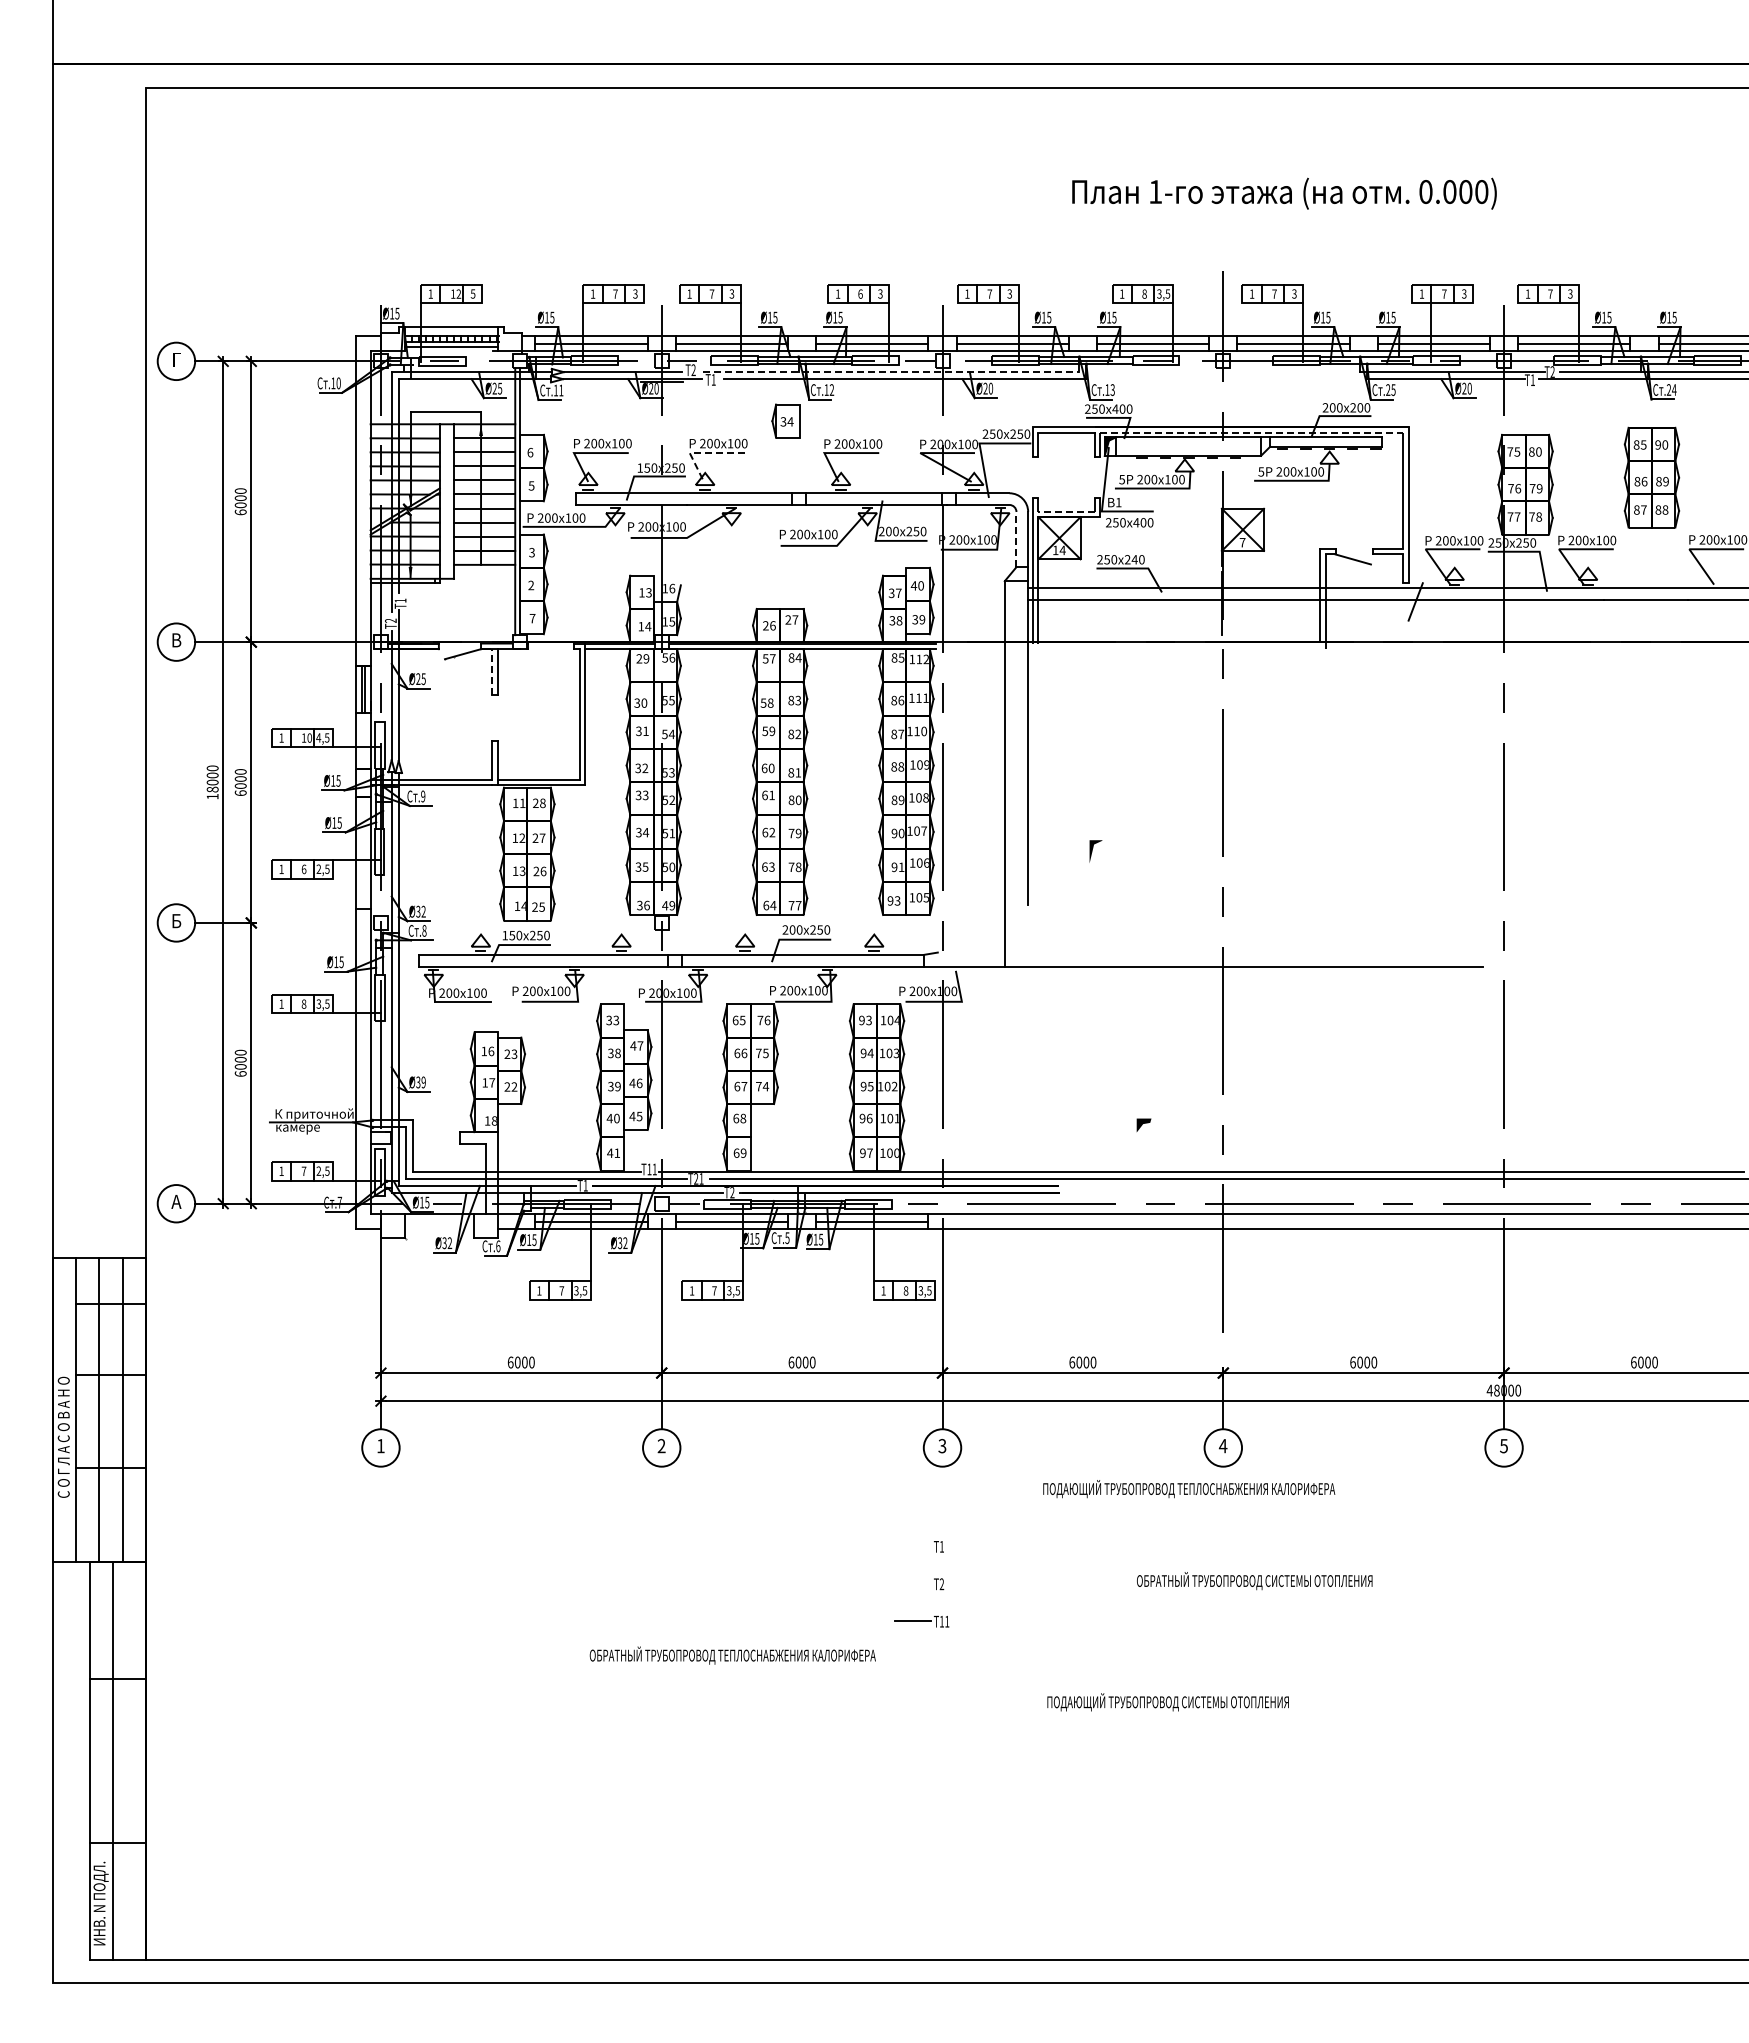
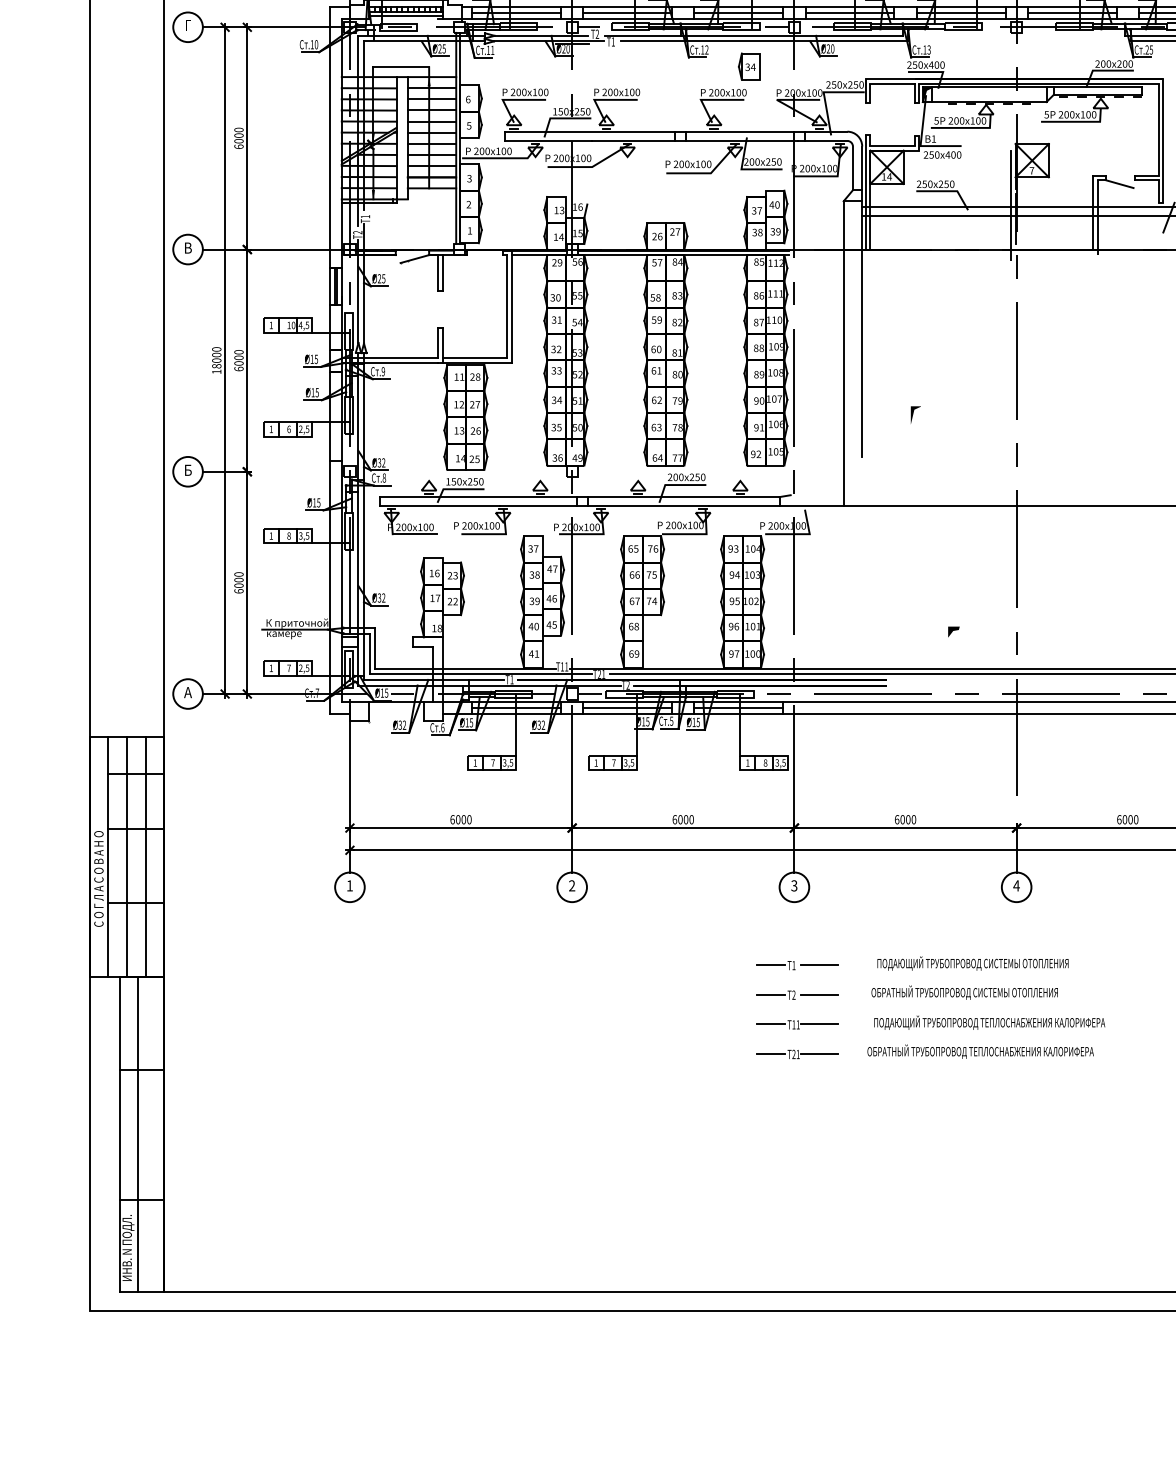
line: (891, 372) -> (754, 36), dashed -> solid
part: (785, 420) -> (749, 66), moved
line: (1252, 432) -> (1039, 83), dashed -> solid
line: (699, 453) -> (602, 100), dashed -> solid
line: (1066, 511) -> (892, 146), dashed -> solid
line: (1016, 539) -> (852, 168), dashed -> solid
text: (1134, 559) -> (946, 184), 240 -> 250
line: (1216, 585) -> (1011, 204), added
text: (532, 618) -> (469, 230), 7 -> 1
line: (492, 671) -> (438, 272), dashed -> solid
text: (897, 901) -> (758, 454), 93 -> 92
text: (616, 1020) -> (536, 548), 33 -> 37
text: (423, 1082) -> (383, 598), Ø39 -> Ø32
text: (1189, 1489) -> (989, 1023), moved
line: (912, 1545) -> (770, 964), added
line: (973, 1545) -> (818, 964), added
text: (1254, 1581) -> (964, 993), moved
line: (912, 1583) -> (770, 994), added
line: (973, 1583) -> (818, 994), added
line: (973, 1620) -> (818, 1023), added
text: (732, 1655) -> (980, 1051), moved
part: (946, 1658) -> (797, 1053), added
text: (1167, 1702) -> (972, 963), moved

